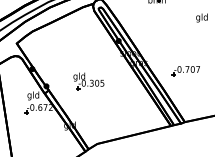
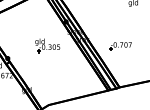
part: (88, 81) -> (47, 45), moved

